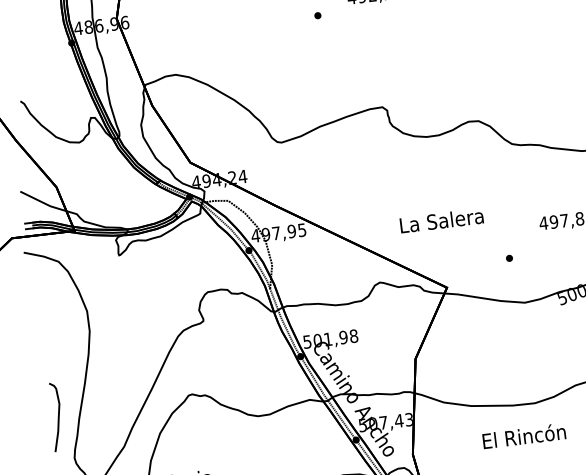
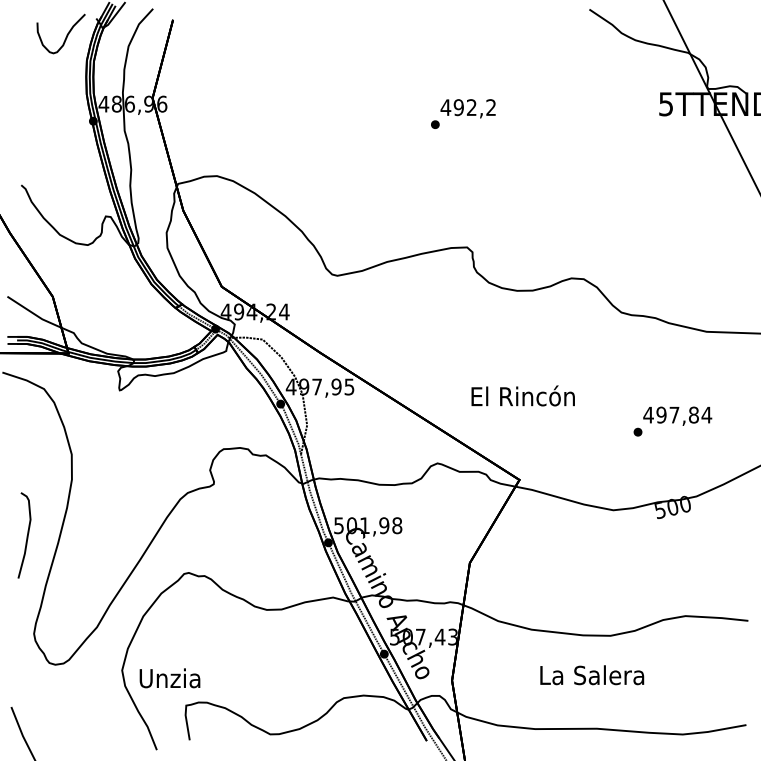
part: (317, 15) -> (435, 124), moved
text: (441, 219) -> (523, 395), La Salera -> El Rincón
part: (509, 257) -> (637, 431), moved
curve: (57, 417) -> (26, 535), moved
text: (524, 435) -> (592, 674), El Rincón -> La Salera

